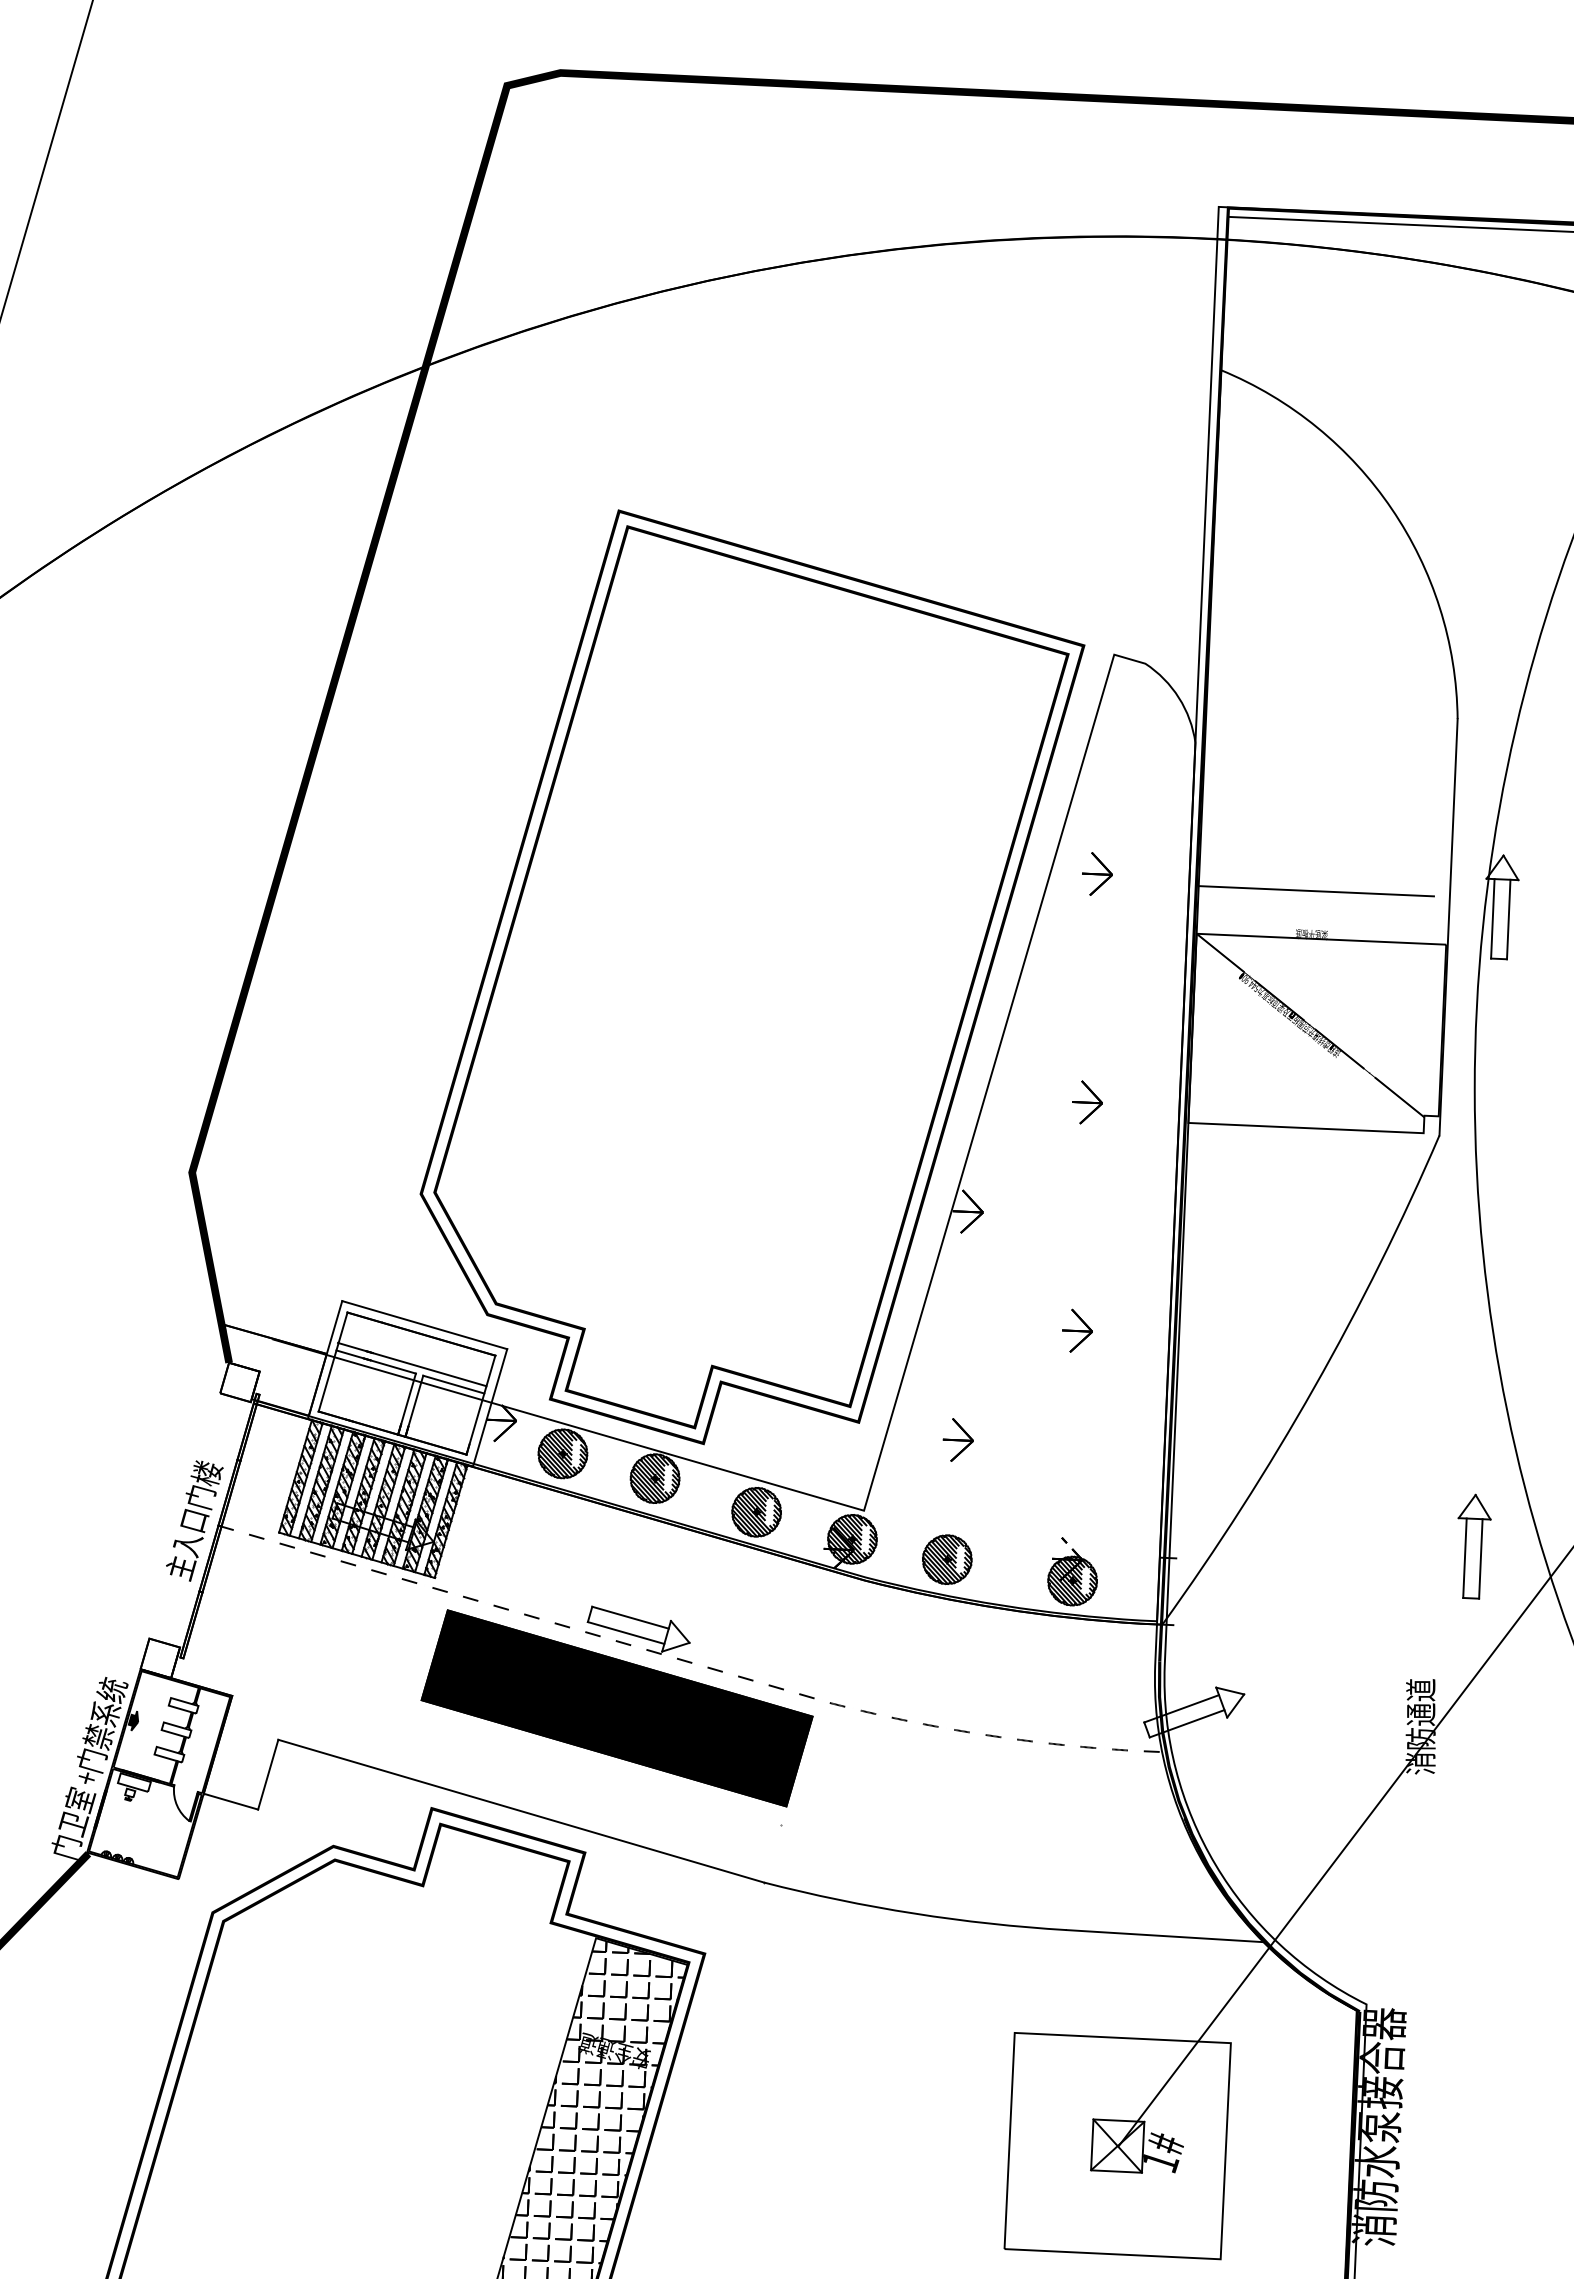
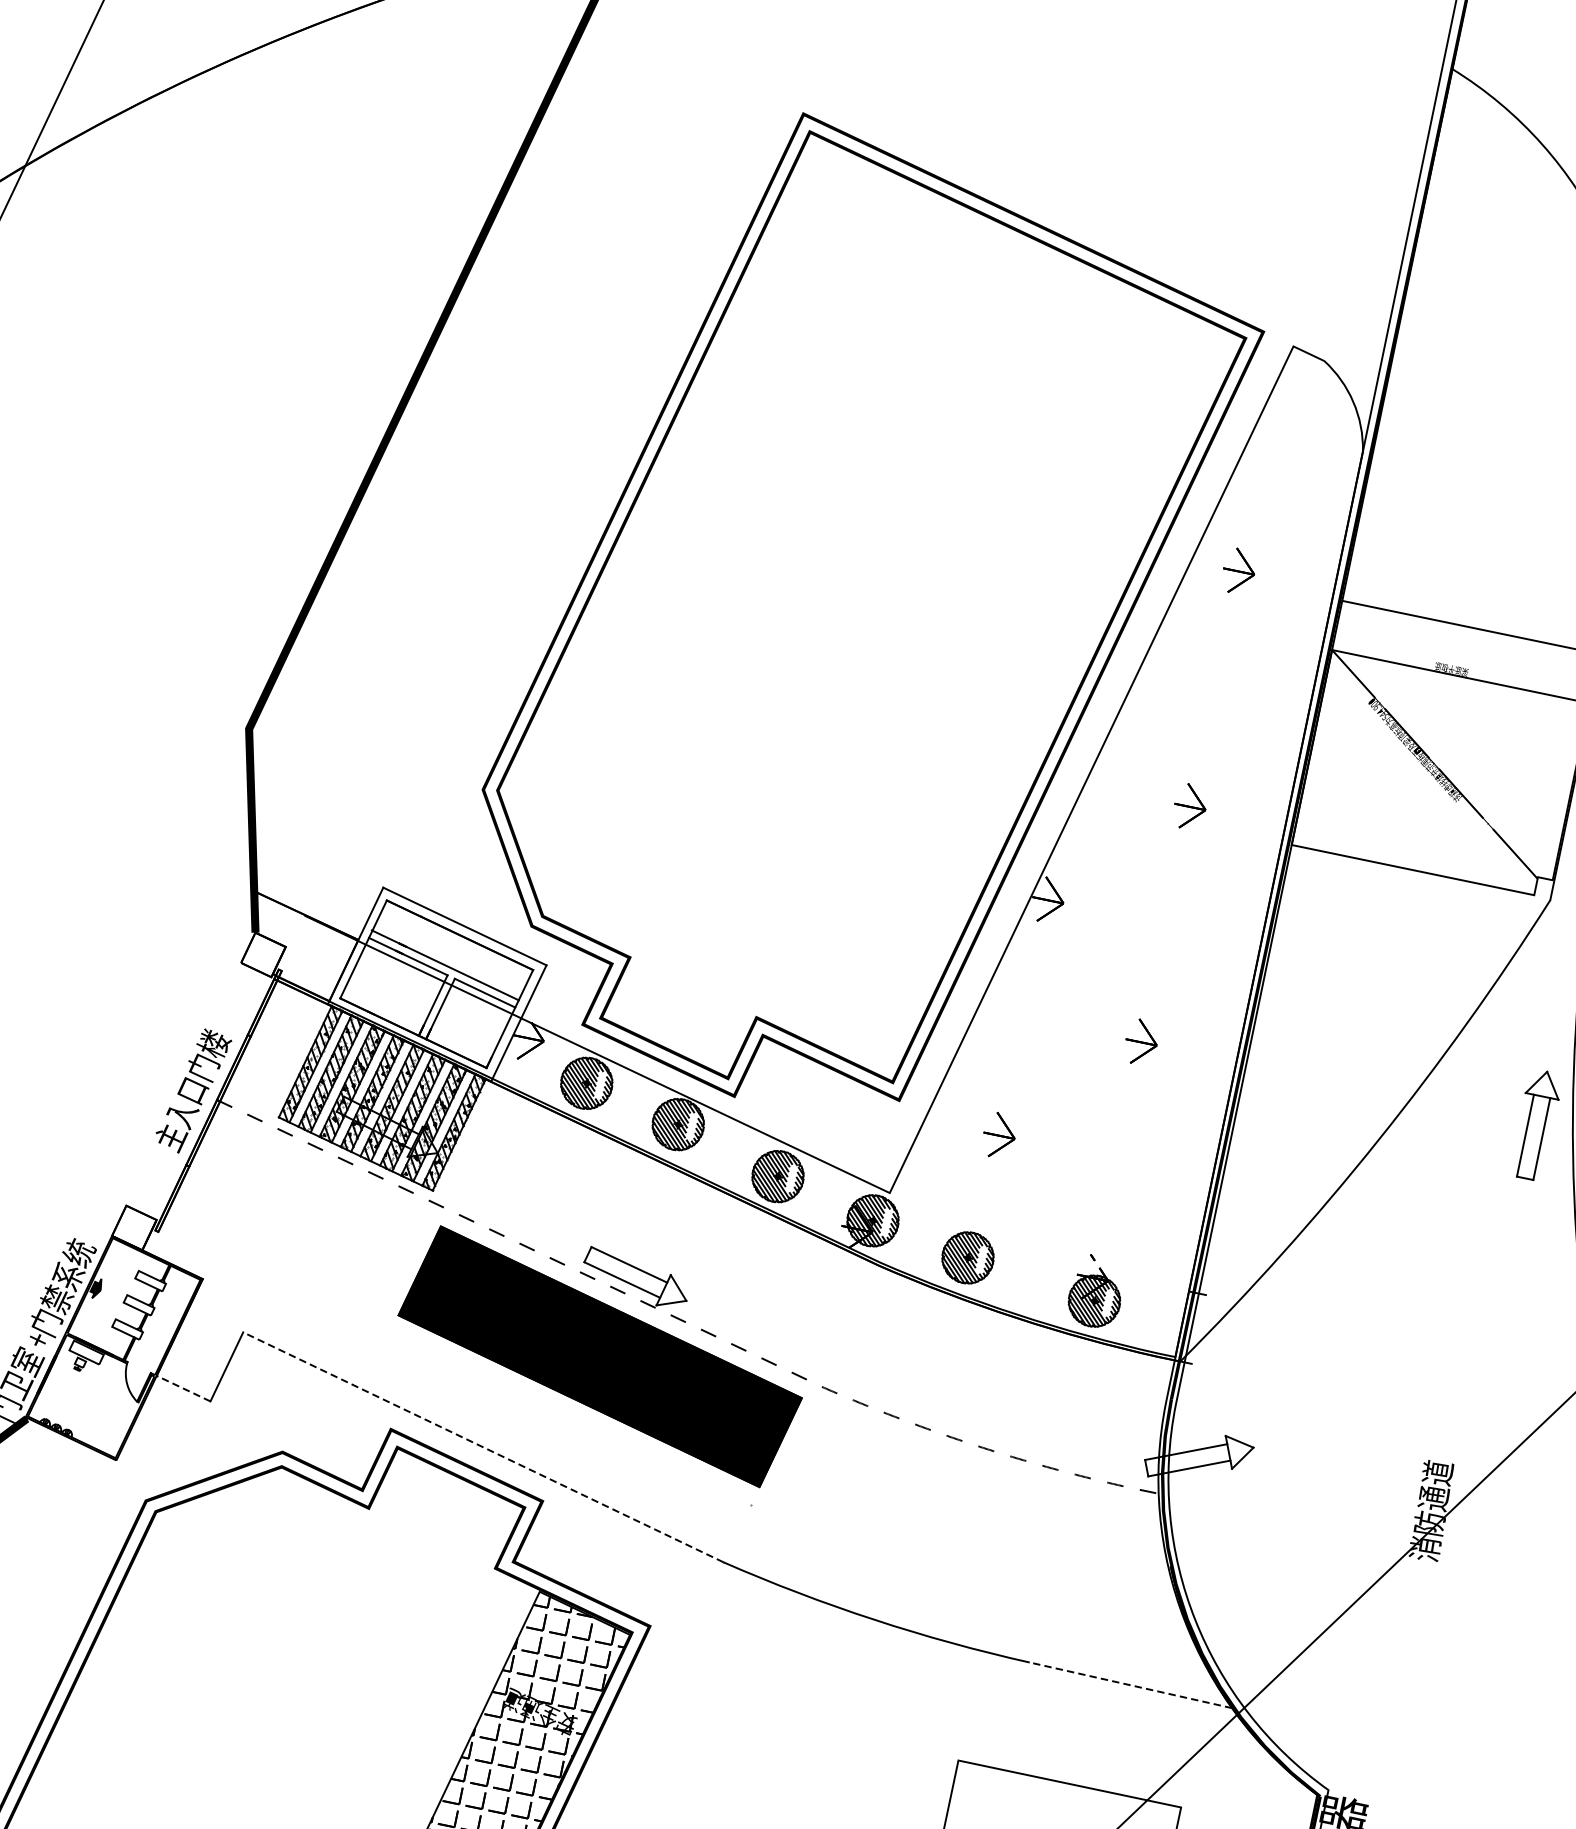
part: (1474, 1546) -> (1537, 1125), moved
line: (230, 1801) -> (183, 1388), solid -> dashed
line: (520, 1811) -> (482, 1447), solid -> dashed
line: (1165, 1936) -> (1131, 1685), solid -> dashed

